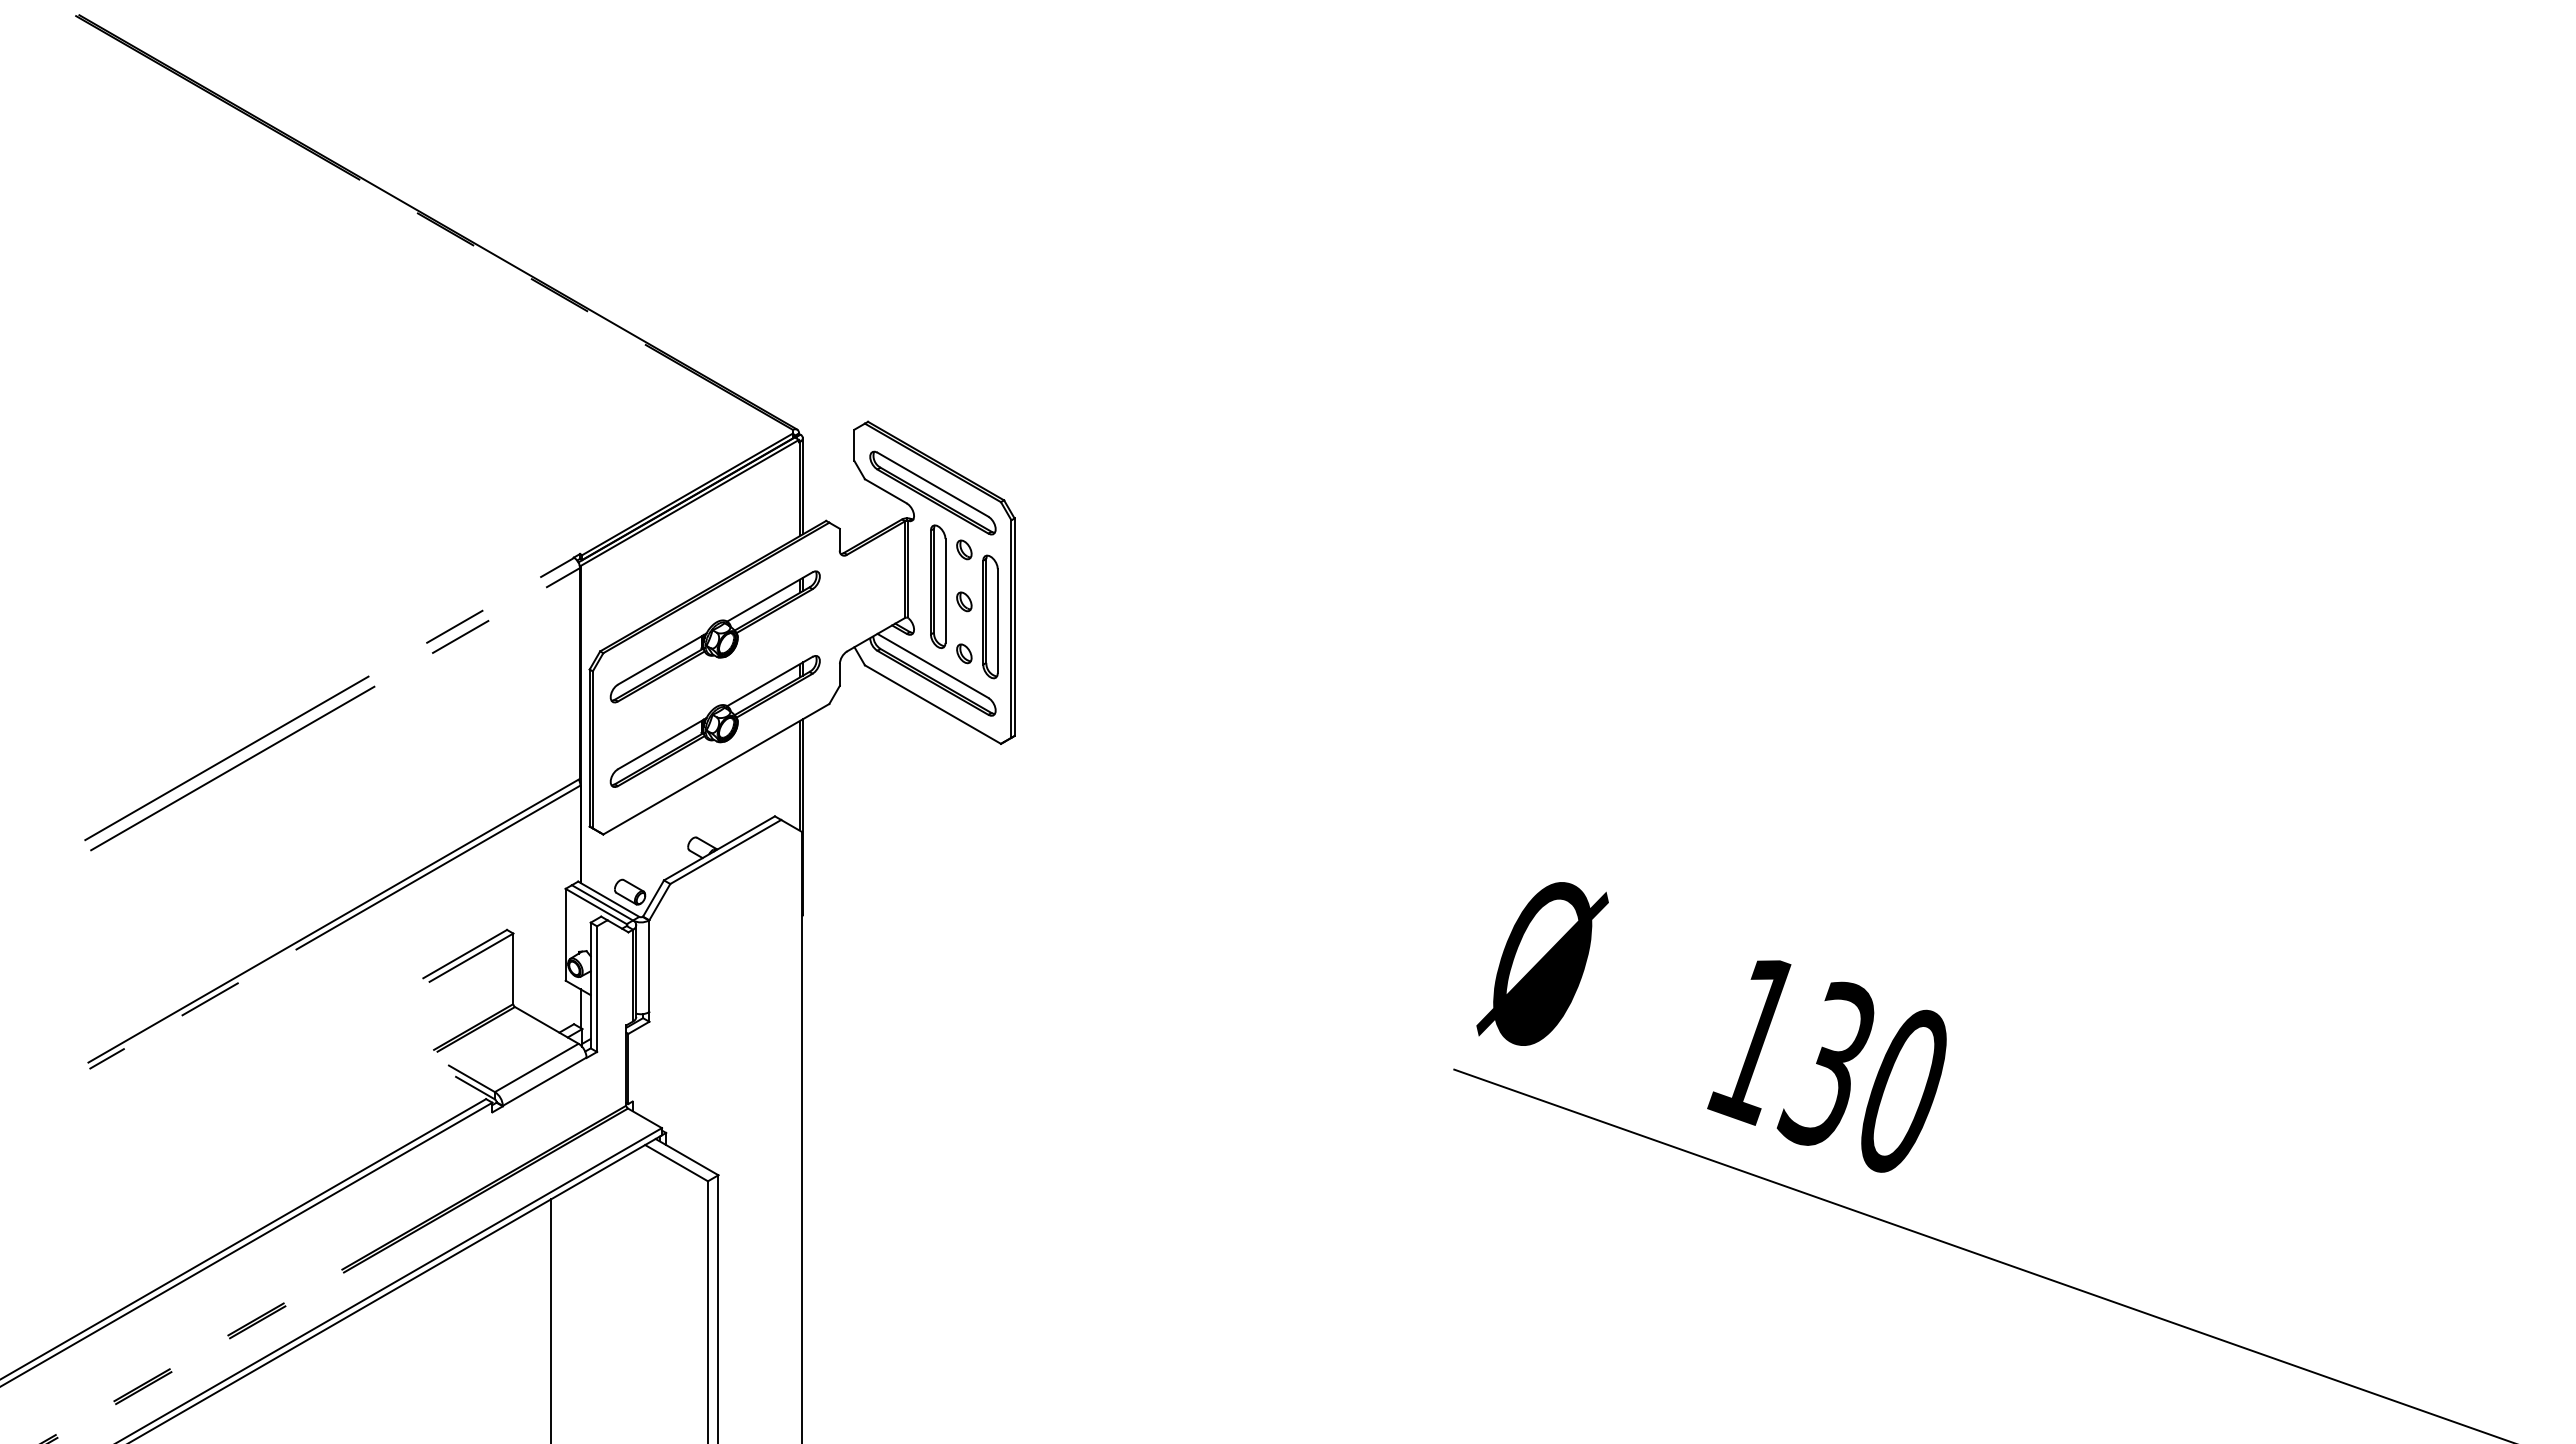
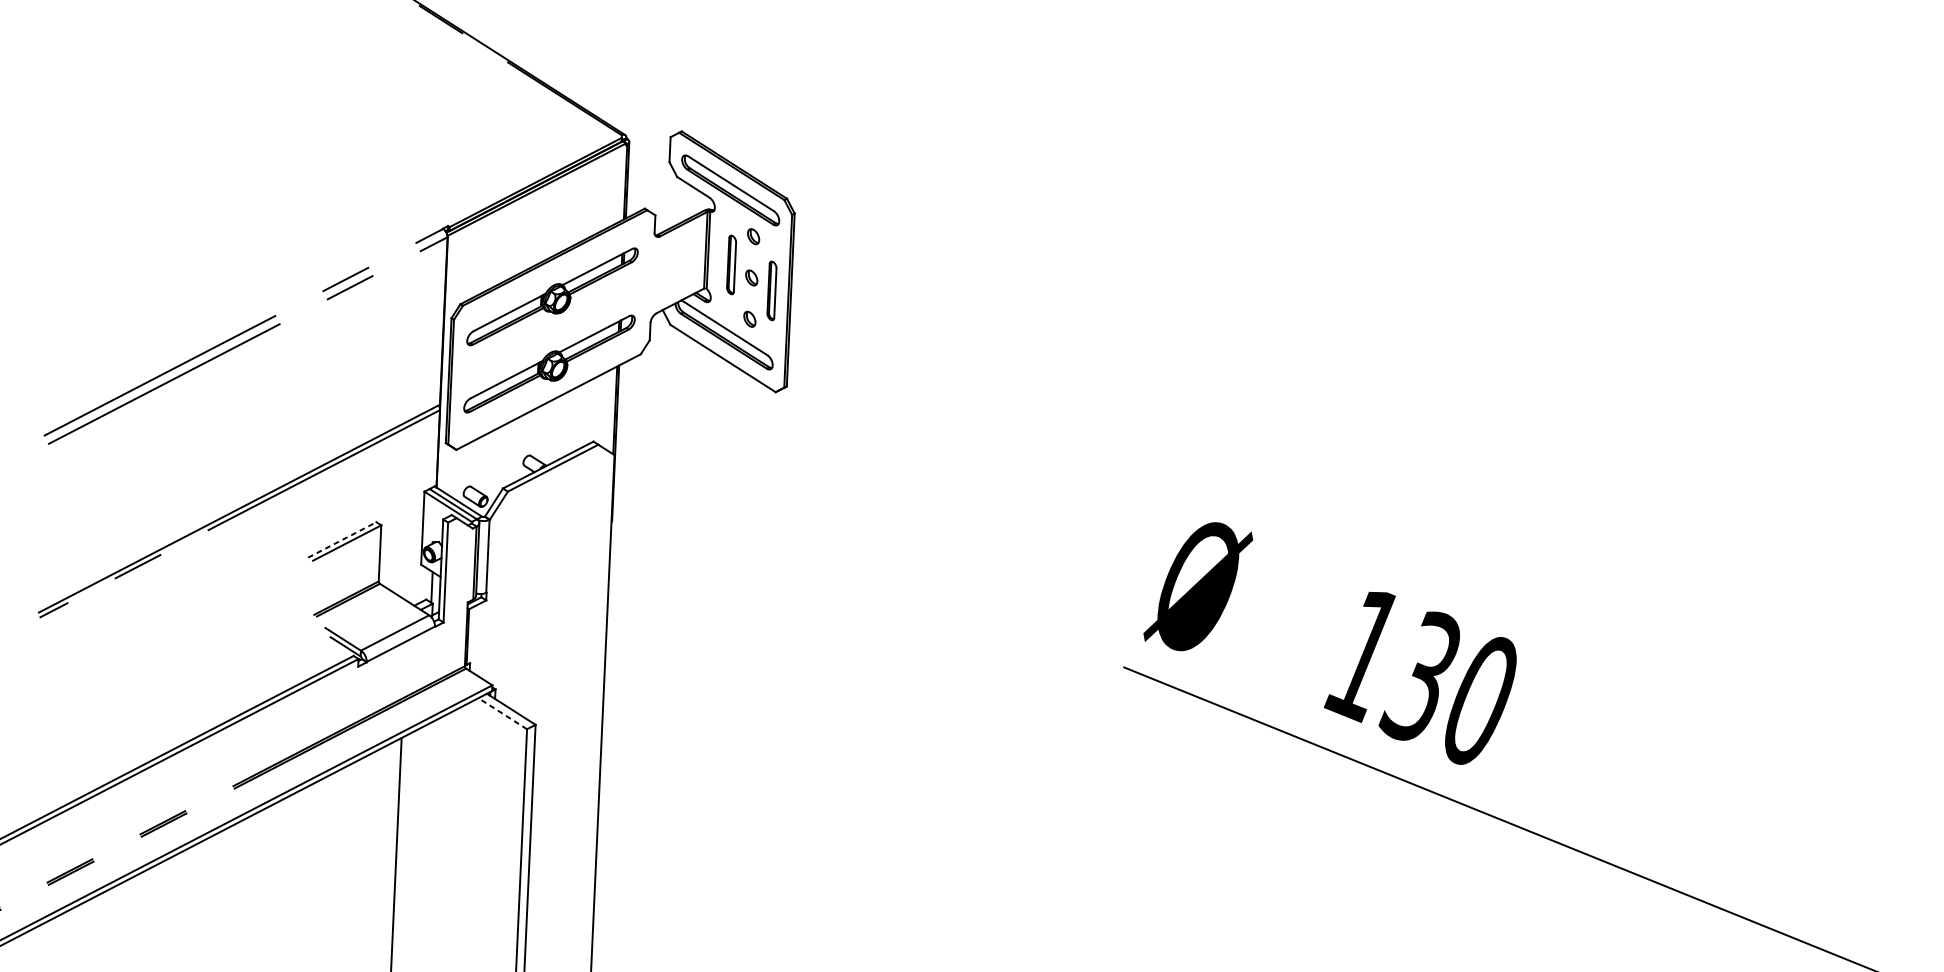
part: (938, 586) -> (731, 264), size x0.6
part: (990, 616) -> (771, 290), size x0.6
line: (465, 953) -> (342, 539), solid -> dashed
line: (676, 1162) -> (502, 713), solid -> dashed

